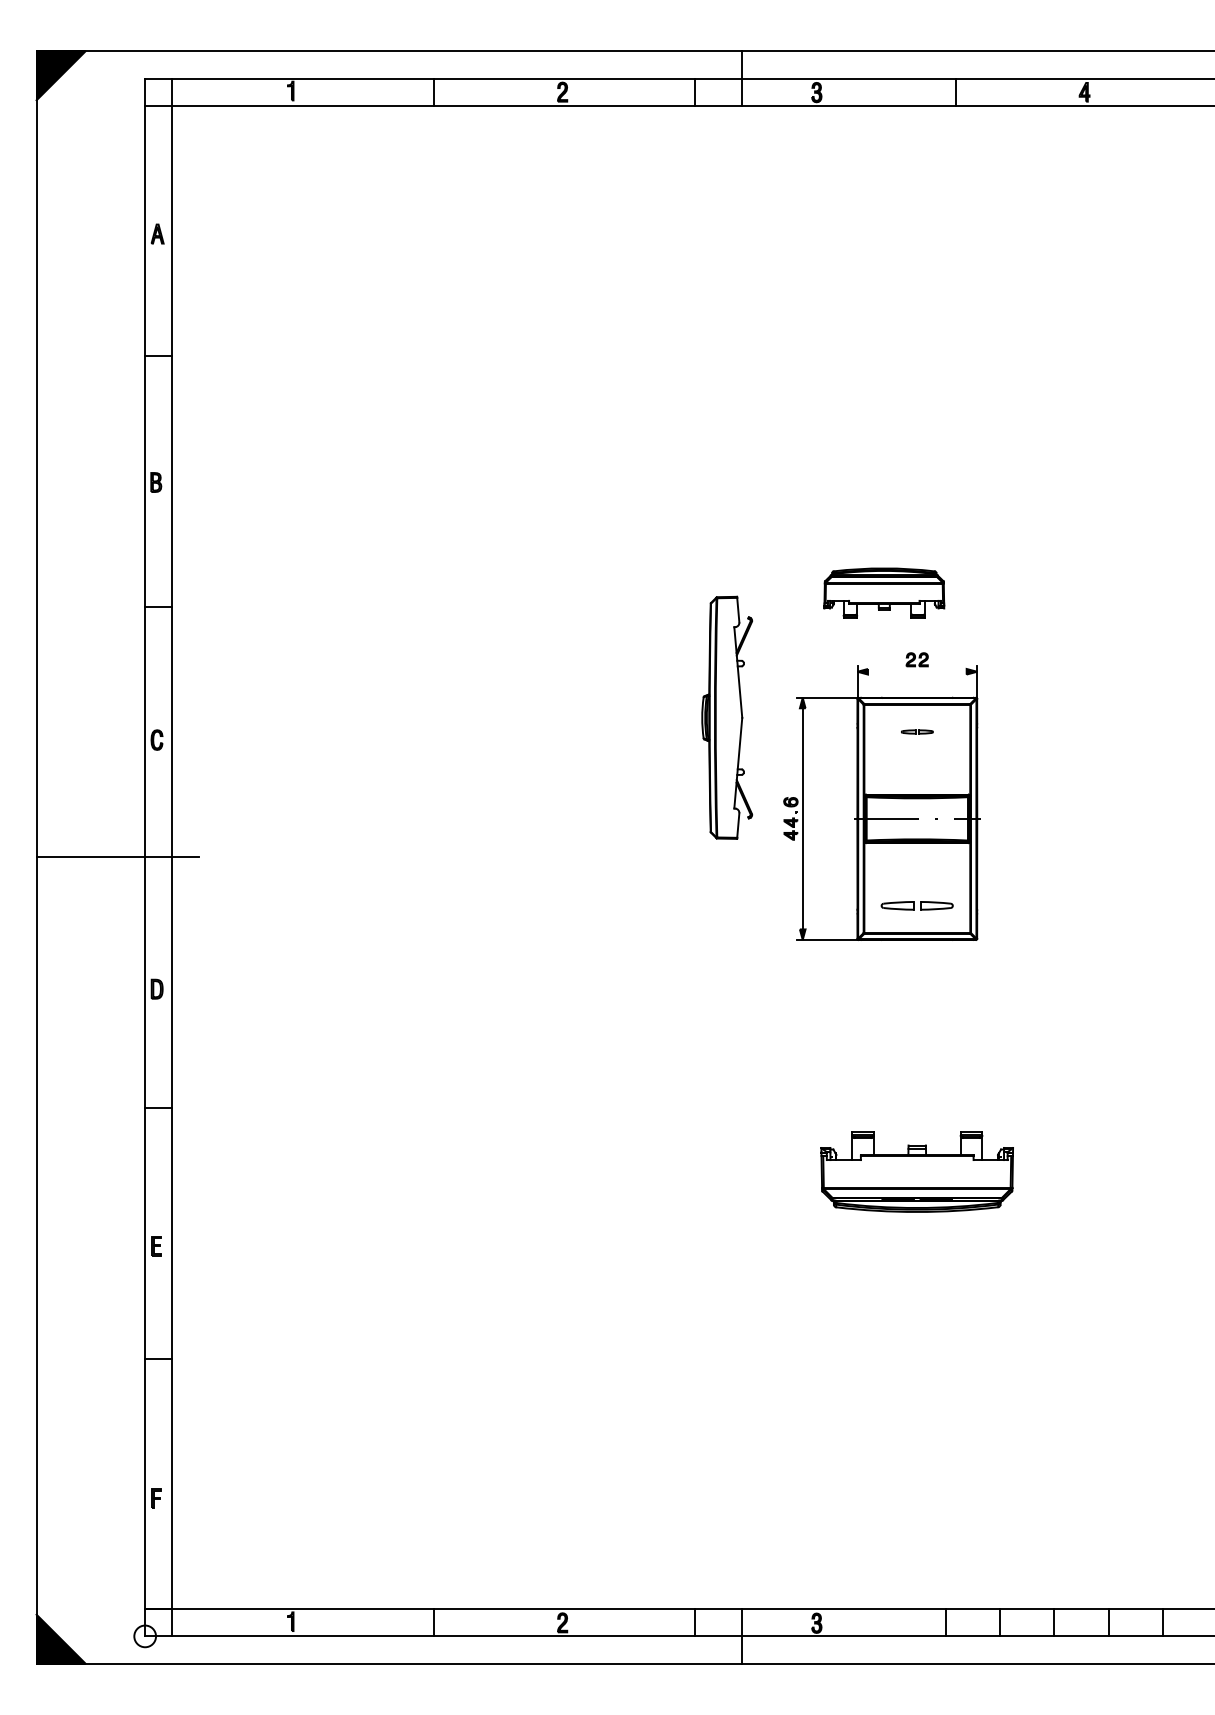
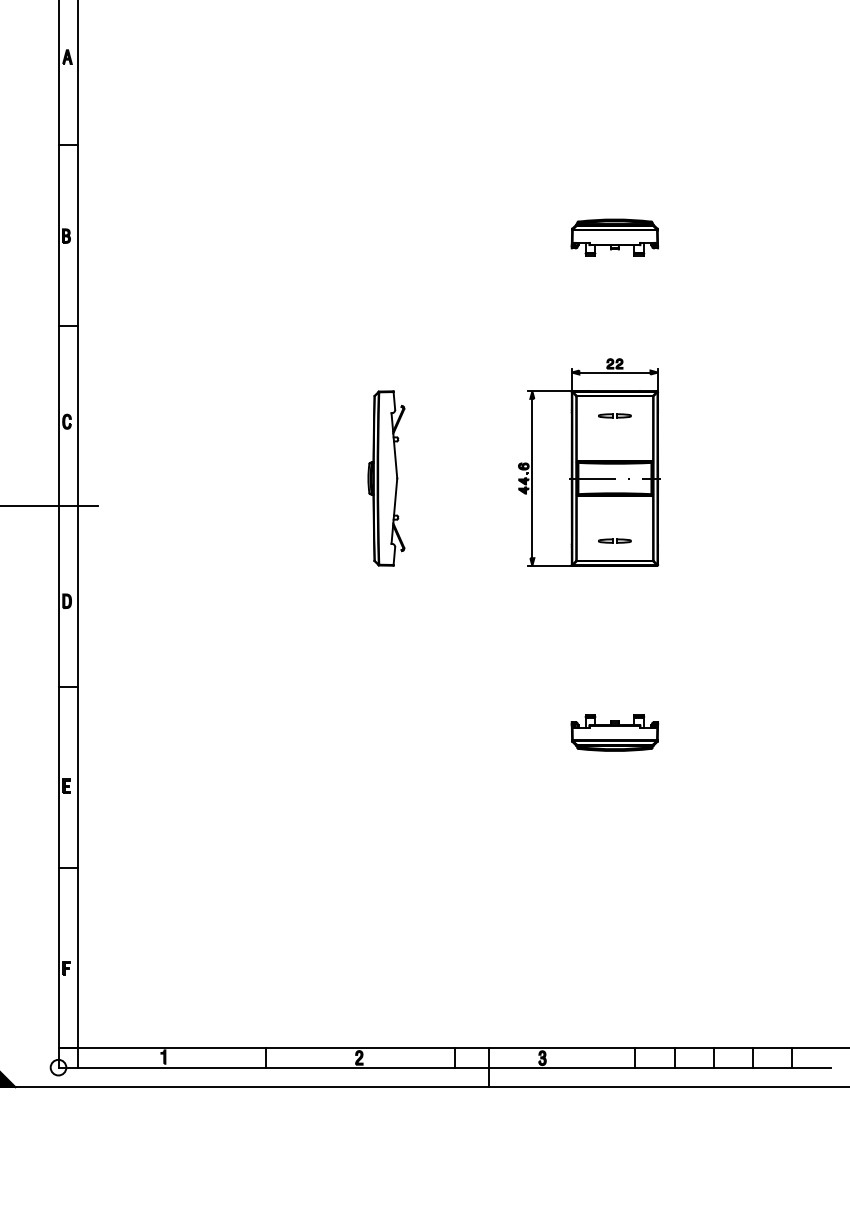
part: (884, 592) -> (615, 236), moved
line: (917, 671) -> (615, 372), added
part: (727, 717) -> (386, 478), moved
part: (917, 731) -> (615, 415), size x1.43
part: (917, 905) -> (615, 540), size x0.62
part: (917, 1171) -> (615, 732), size x0.62

